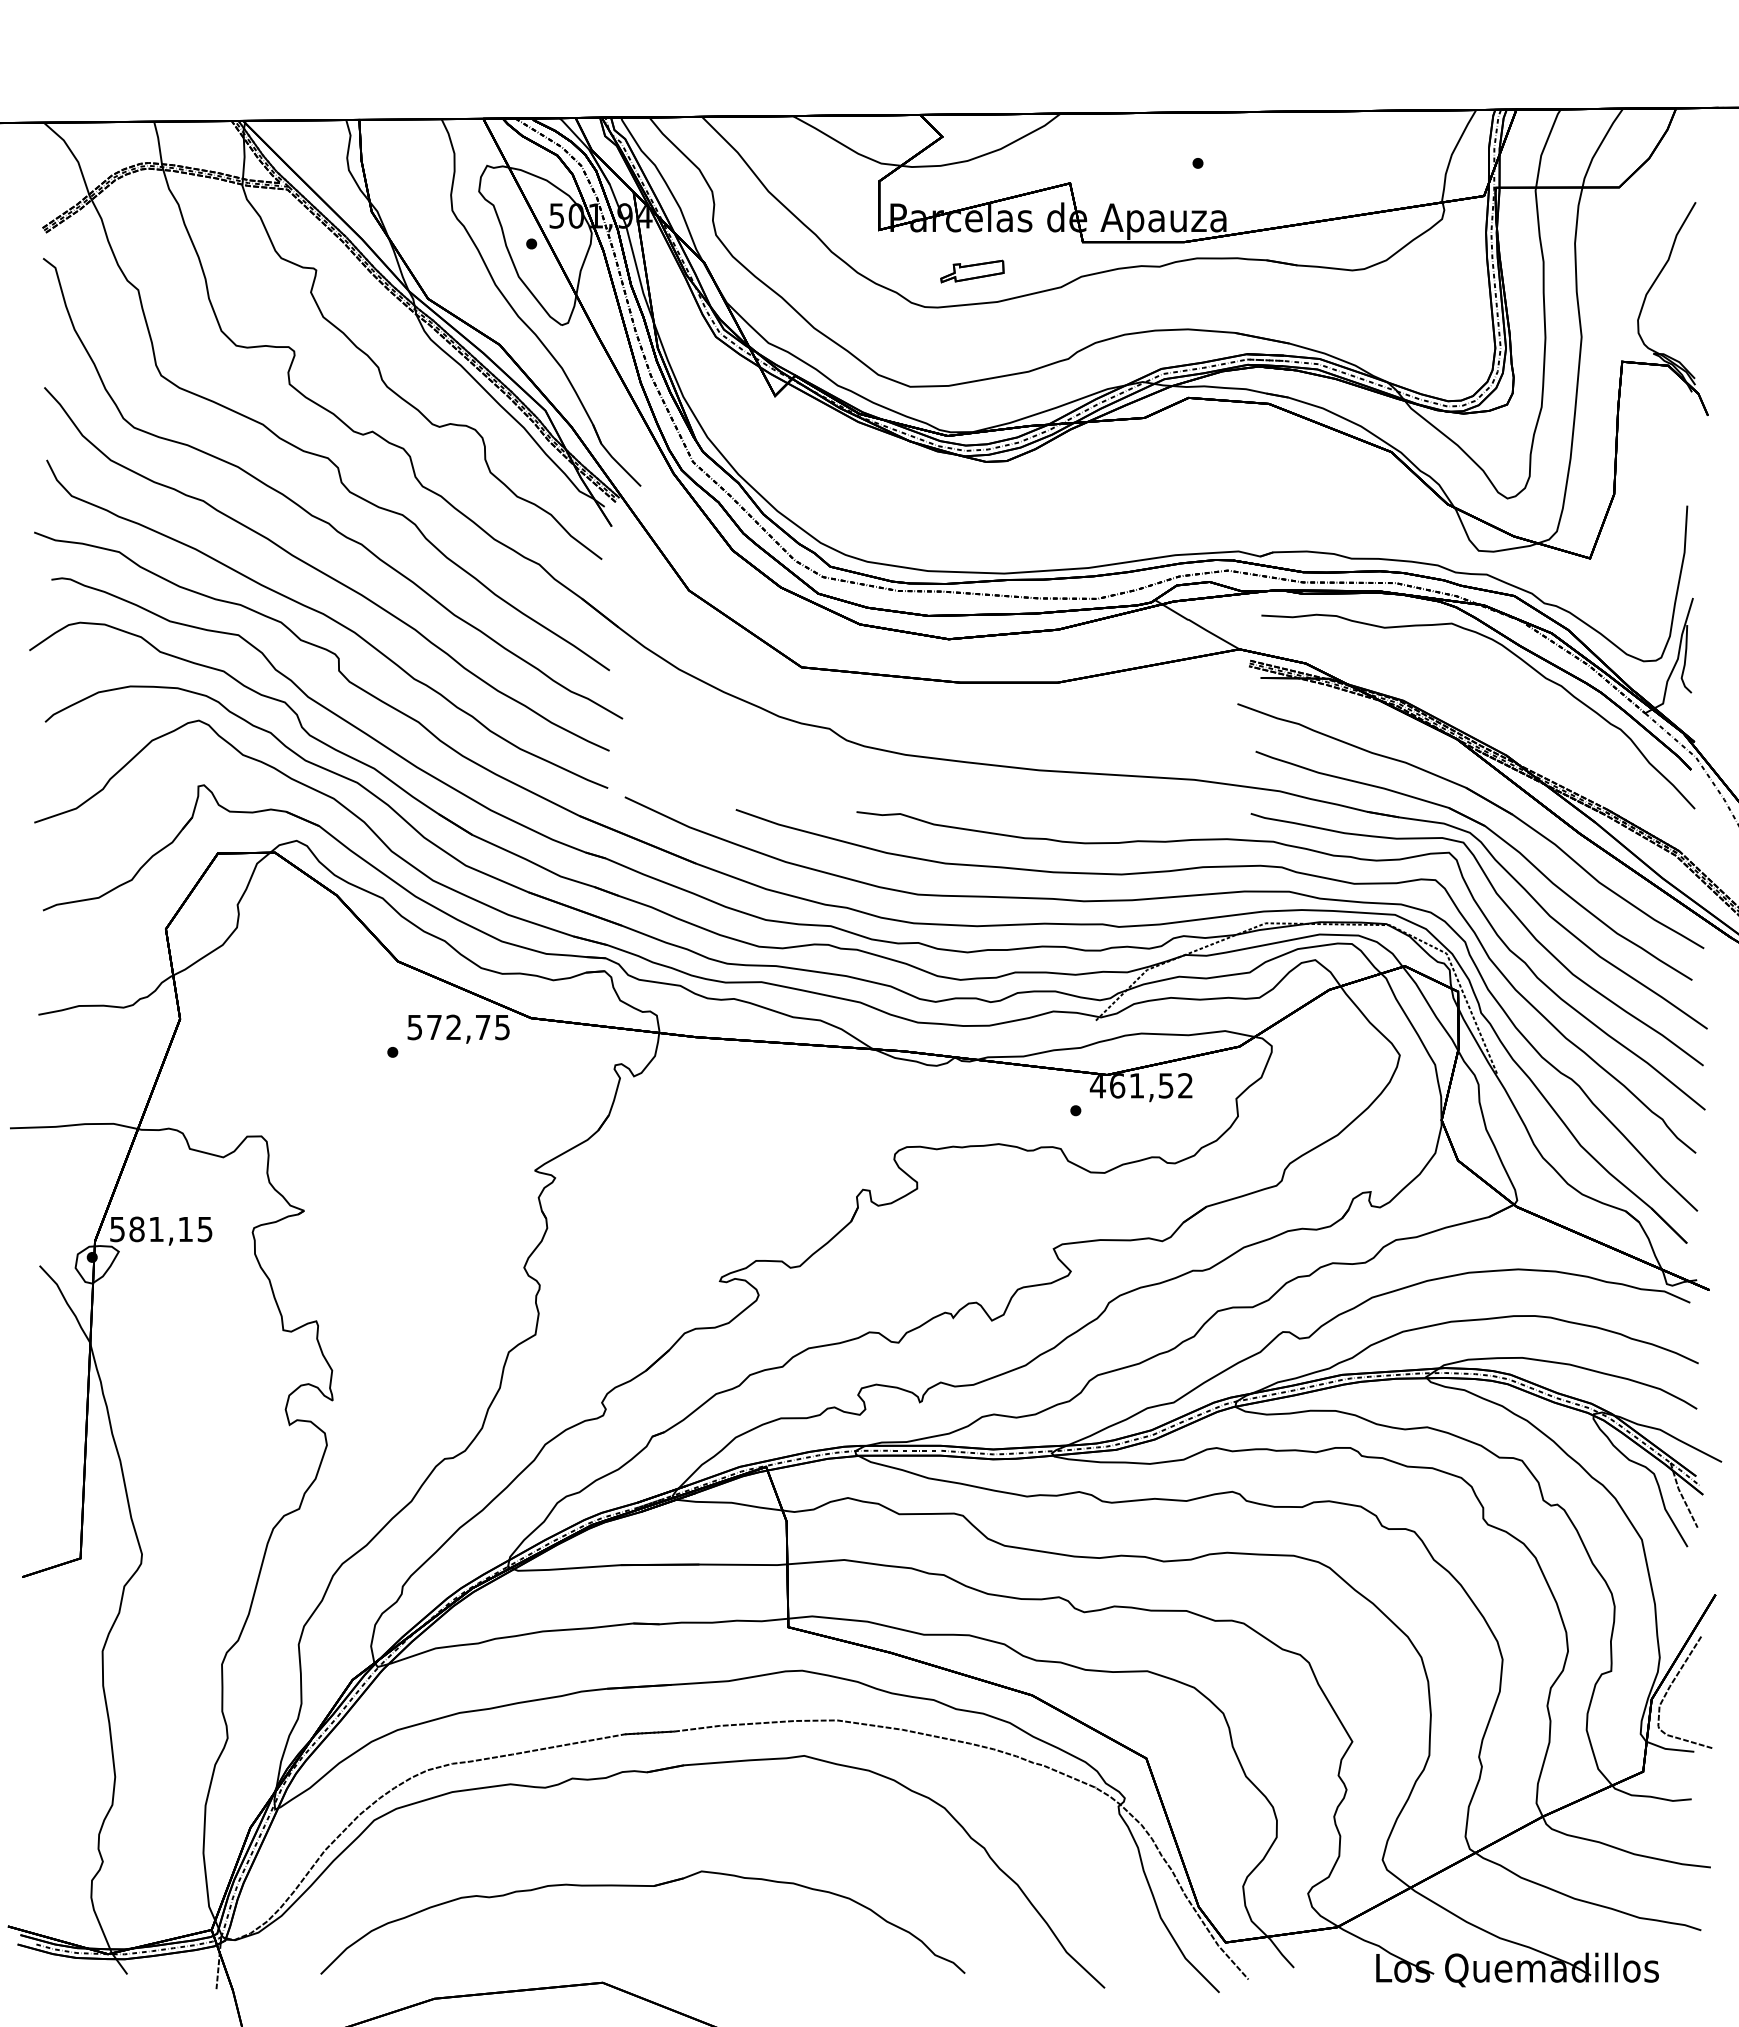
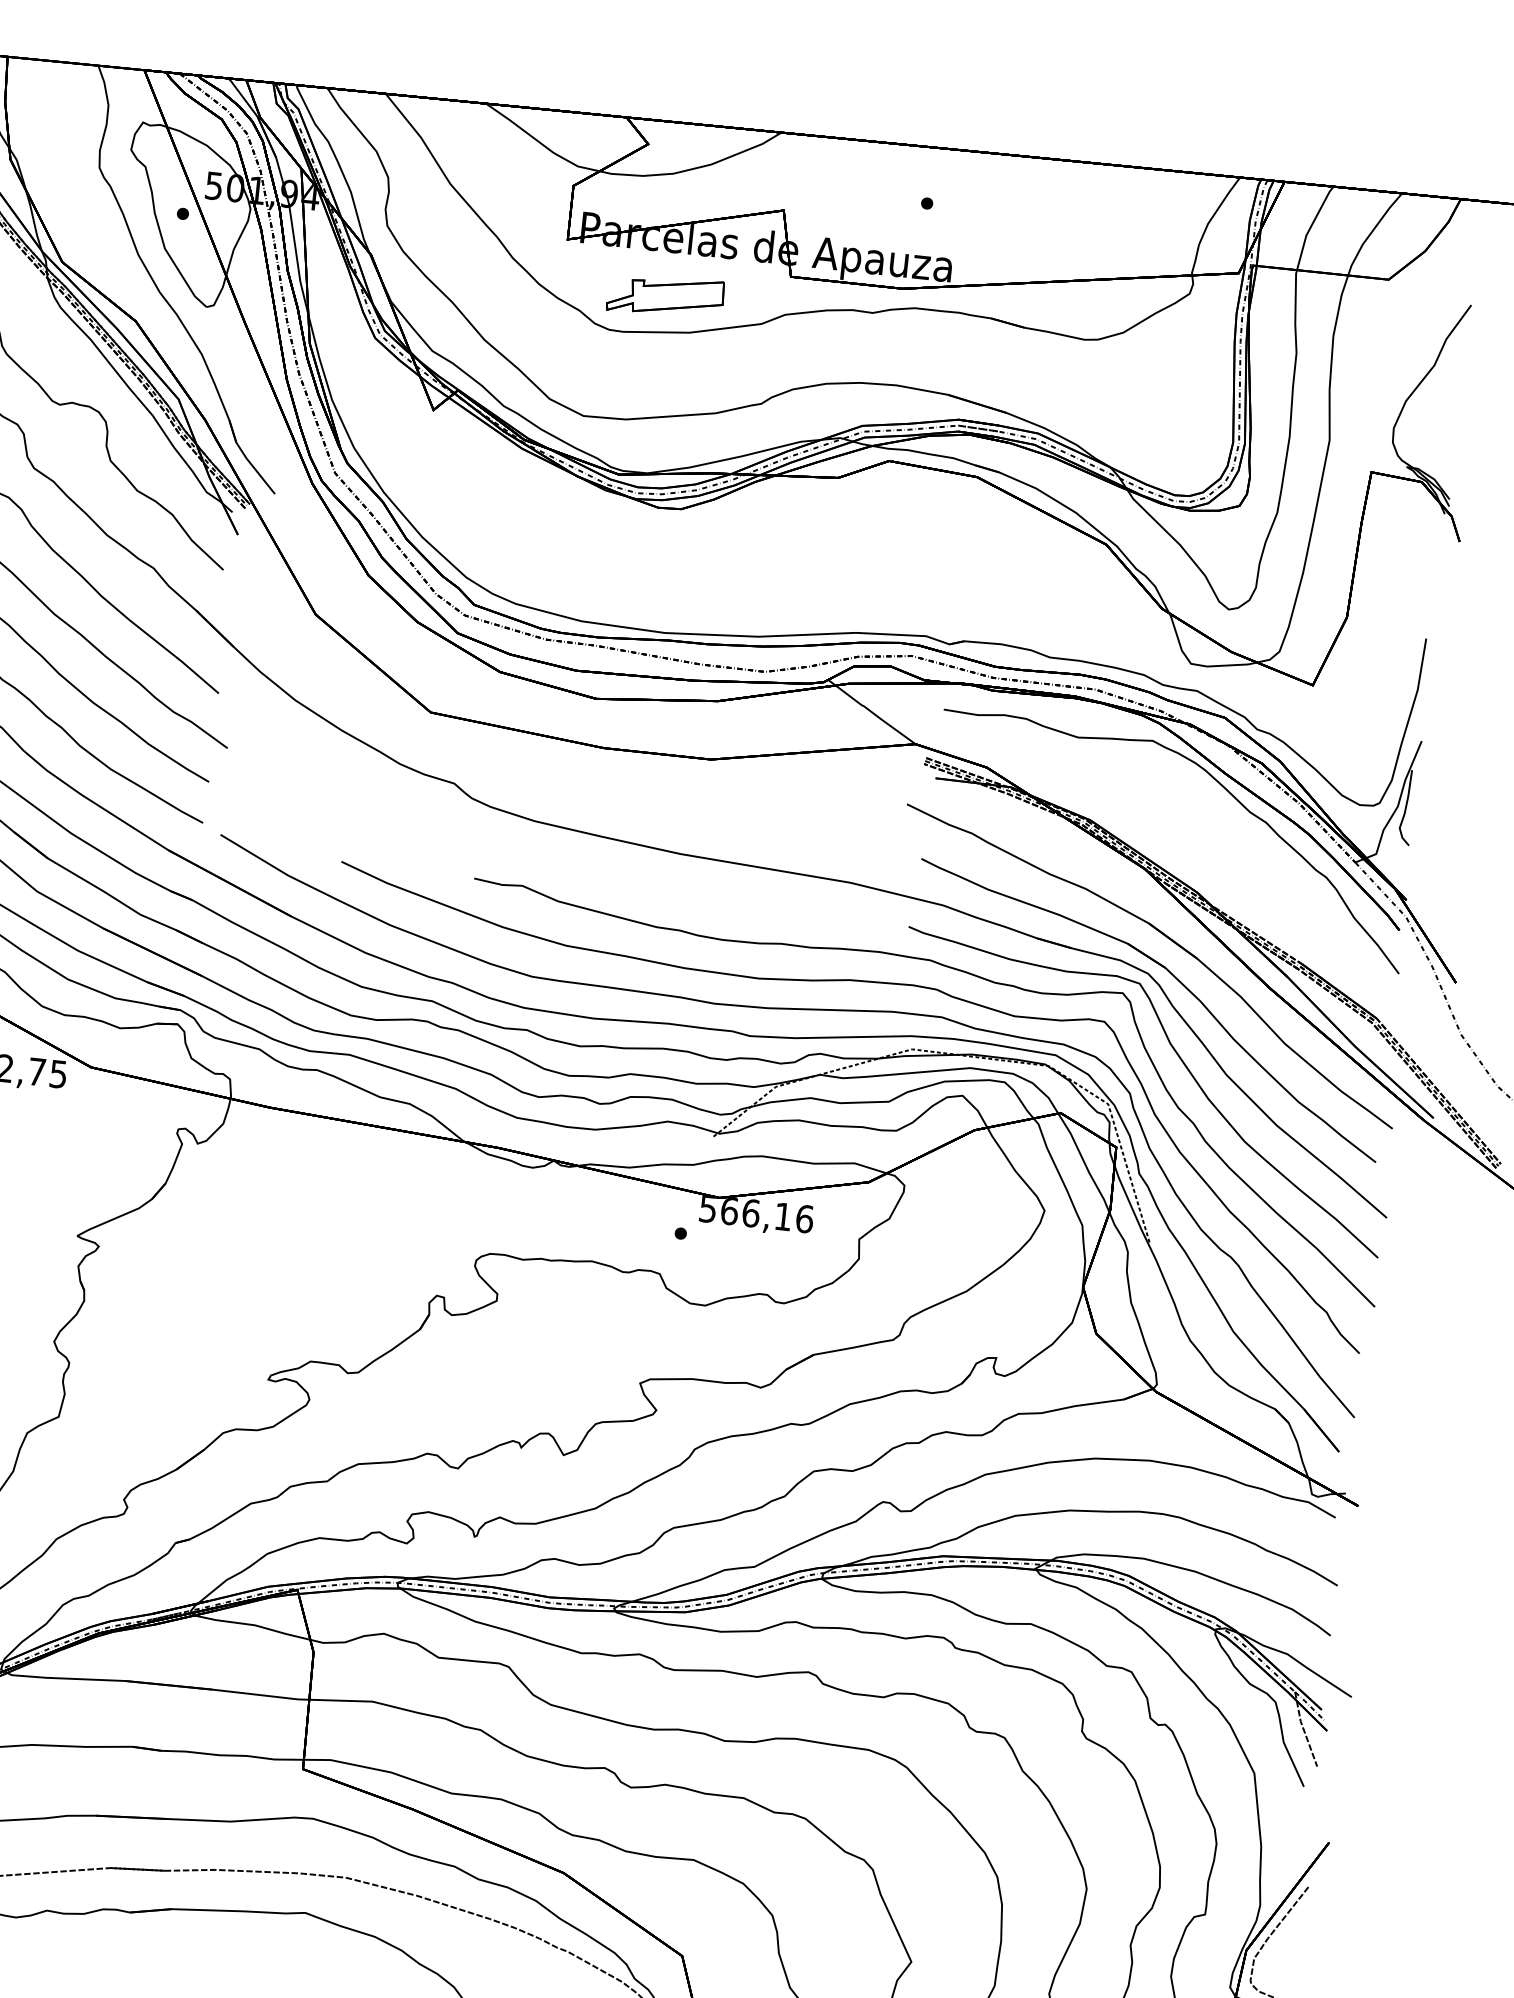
part: (972, 271) -> (665, 296), size x1.67
text: (1141, 1085) -> (756, 1213), 461,52 -> 566,16

